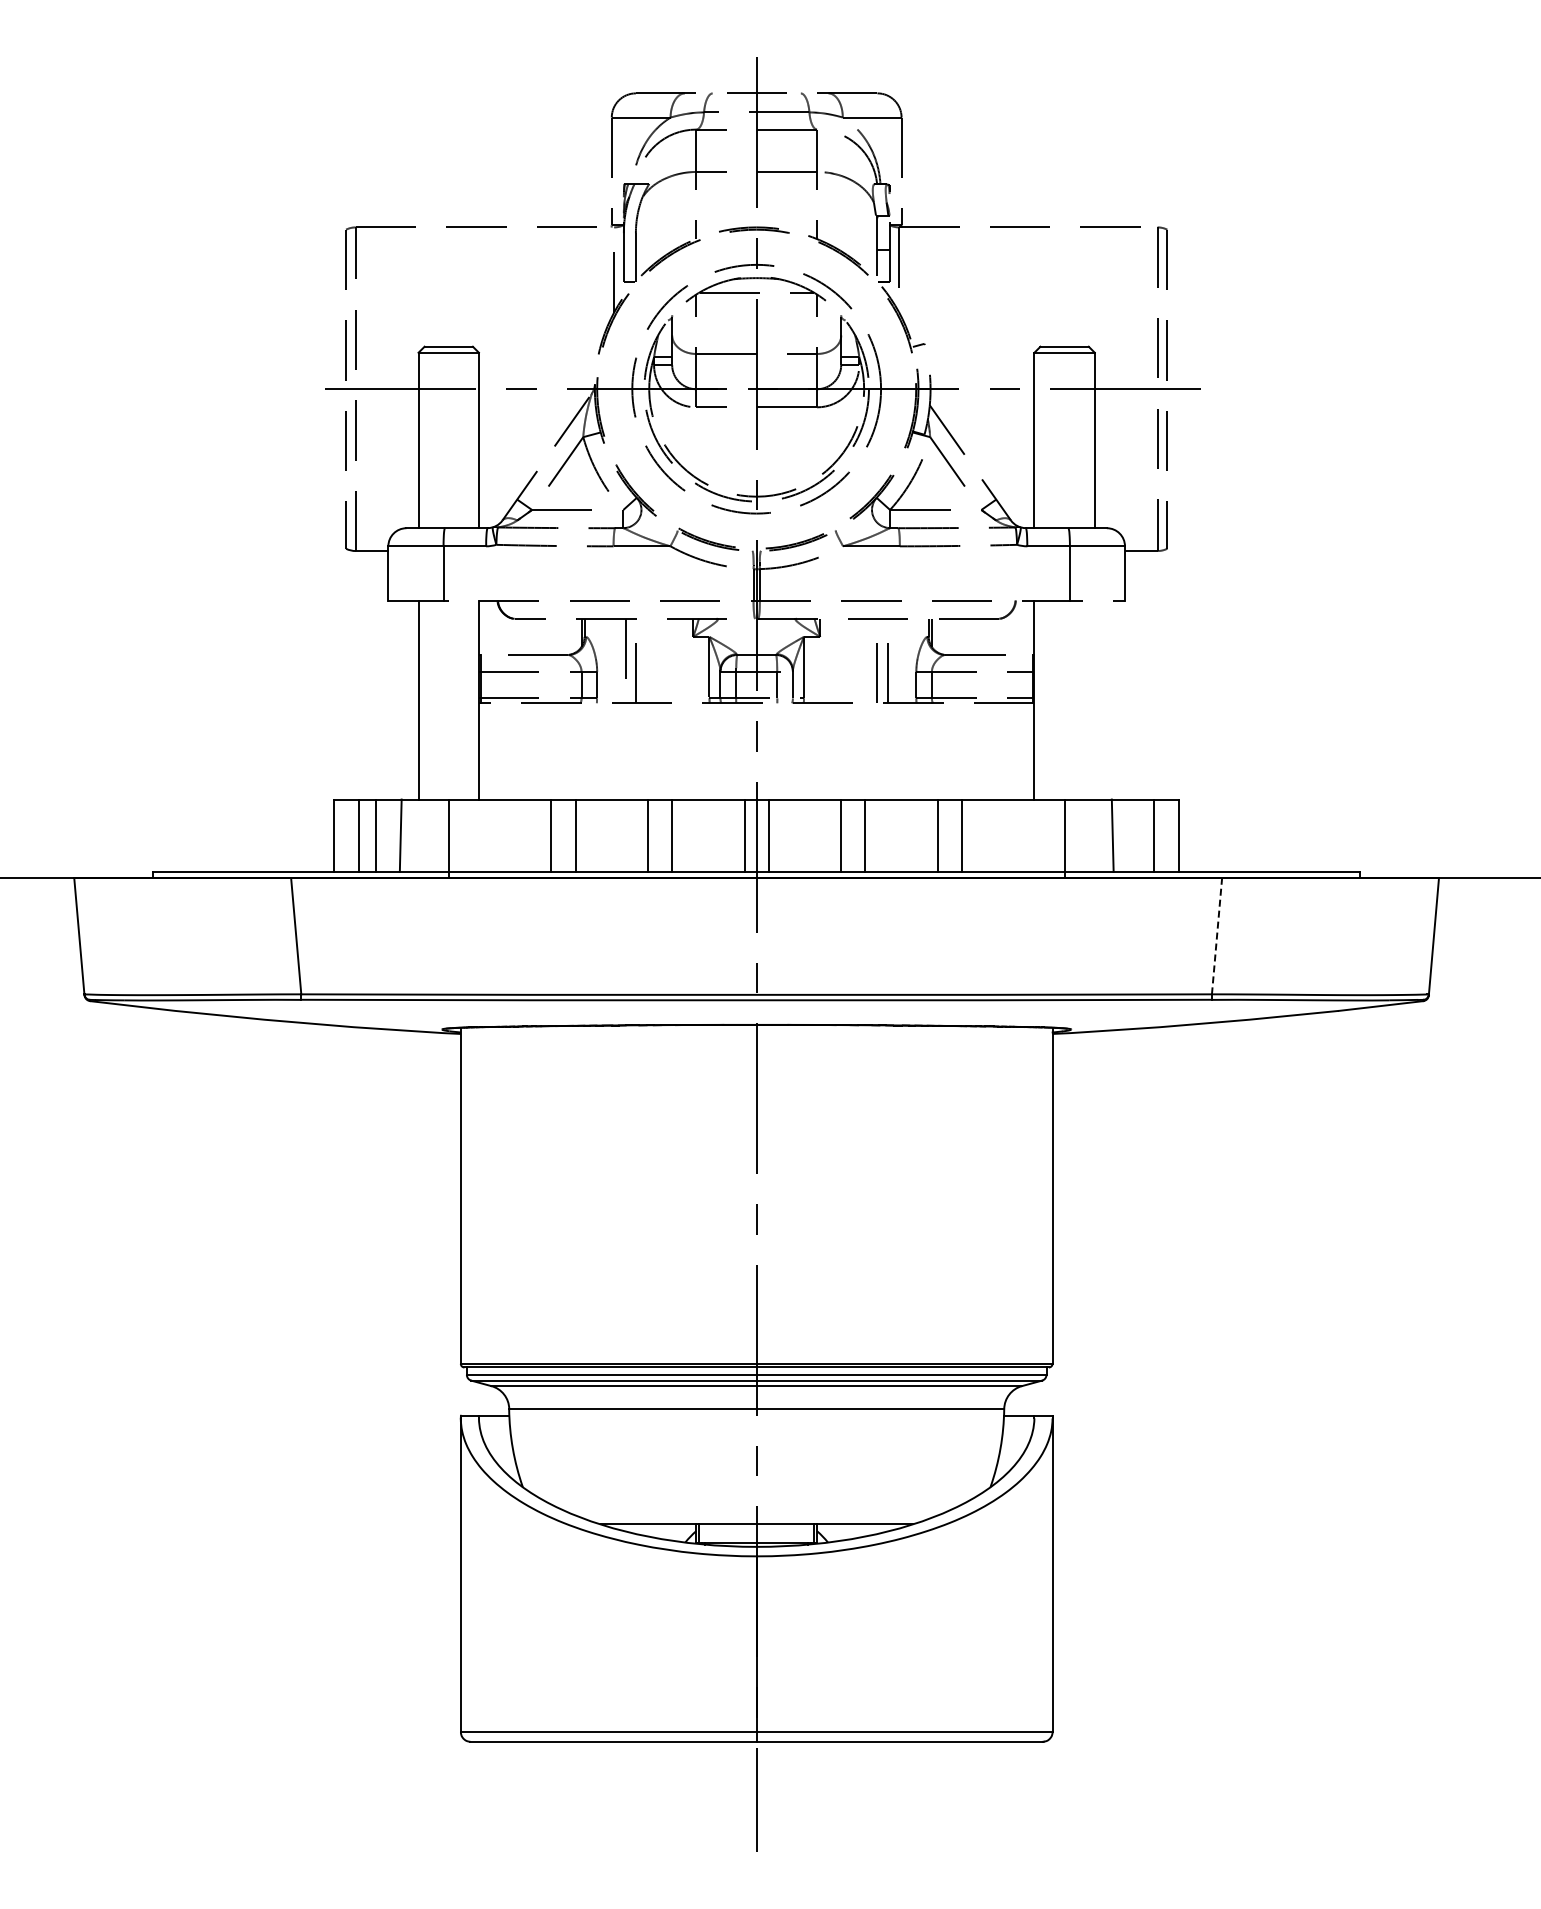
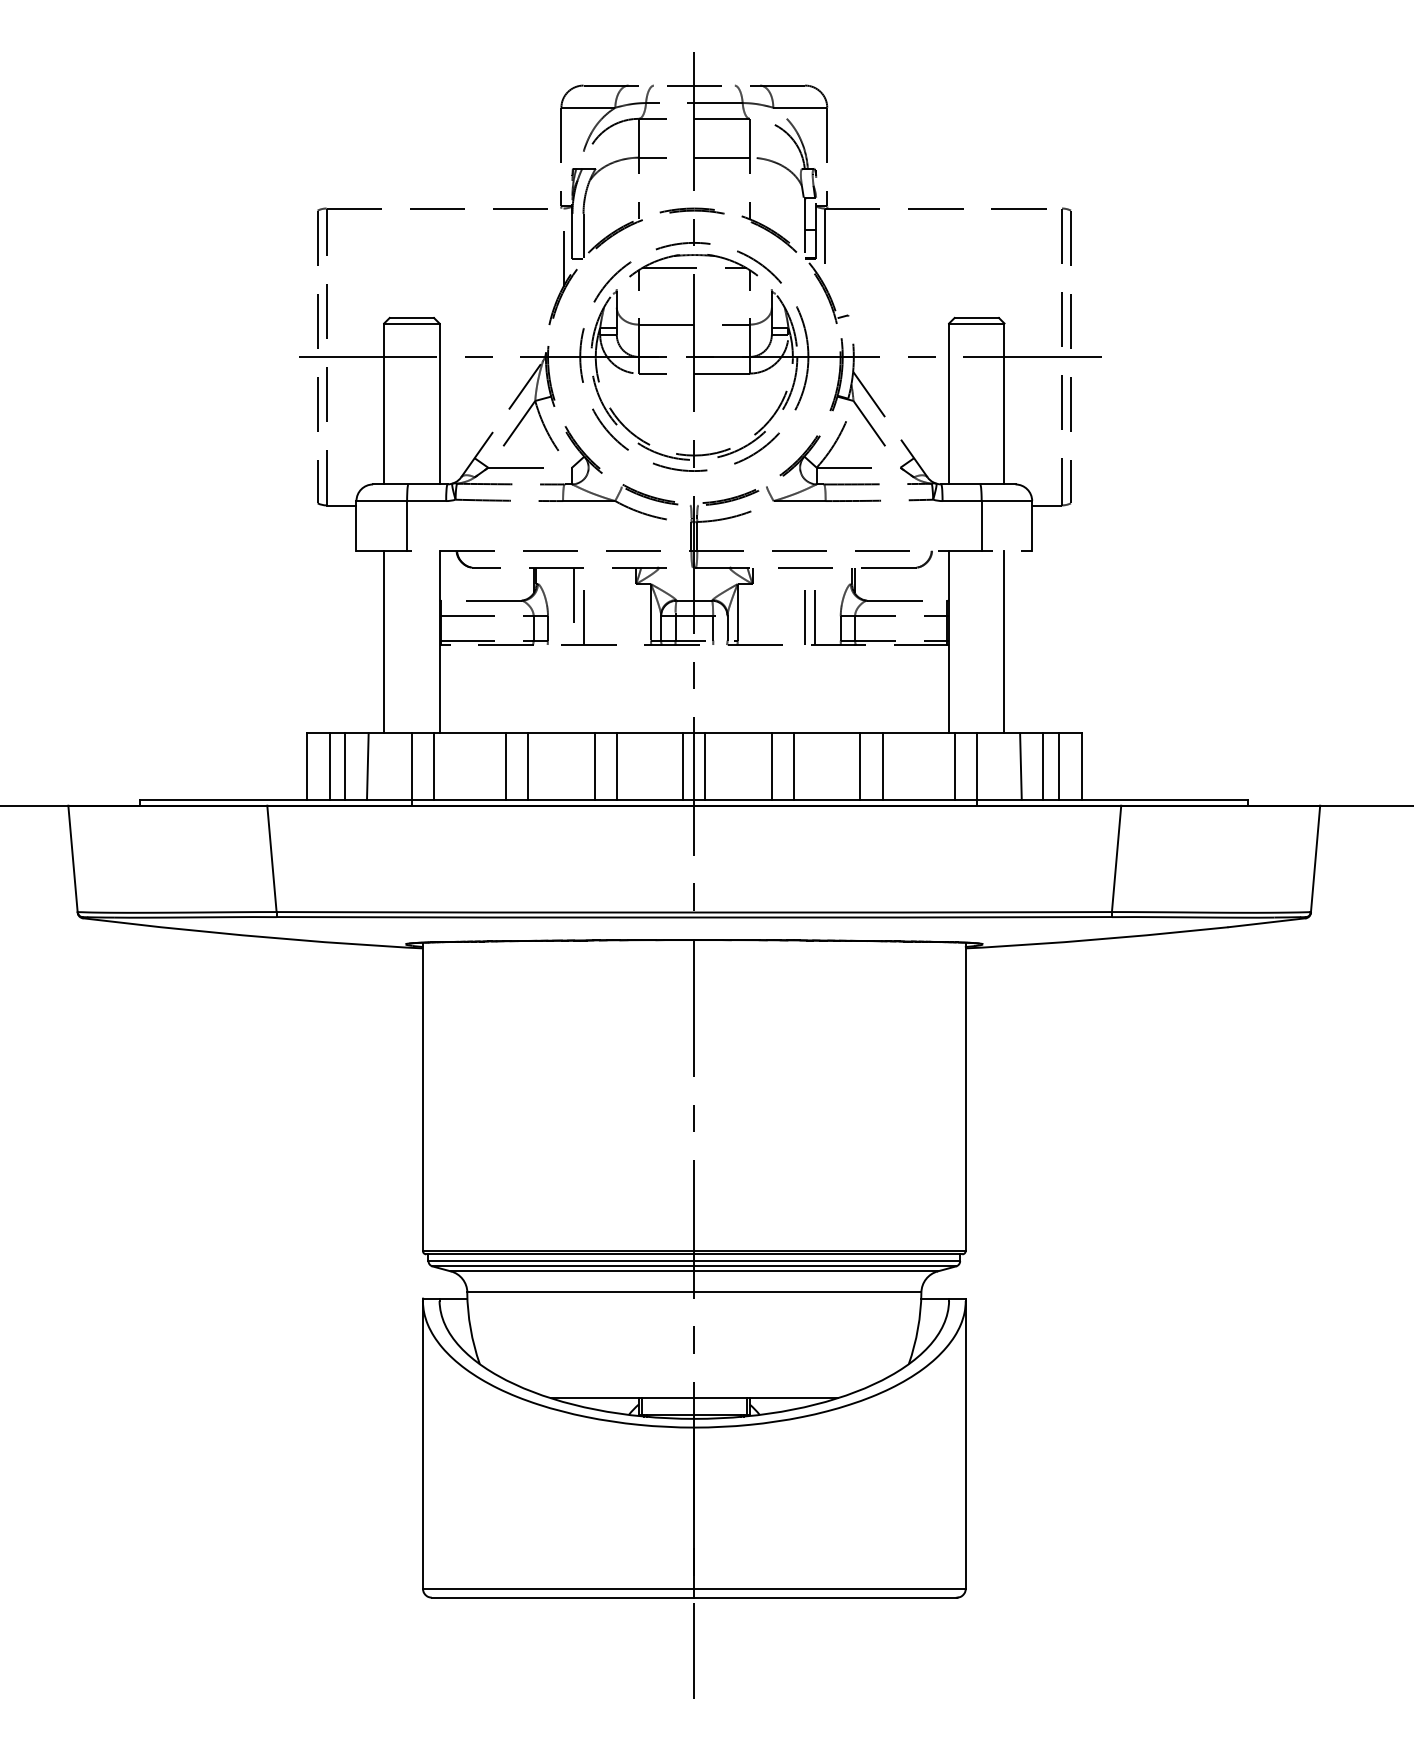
line: (1094, 699) -> (1004, 641), added
line: (472, 835) -> (433, 766), added
line: (1040, 835) -> (954, 766), added
line: (1137, 835) -> (1043, 766), added
line: (1217, 935) -> (1117, 858), dashed -> solid

